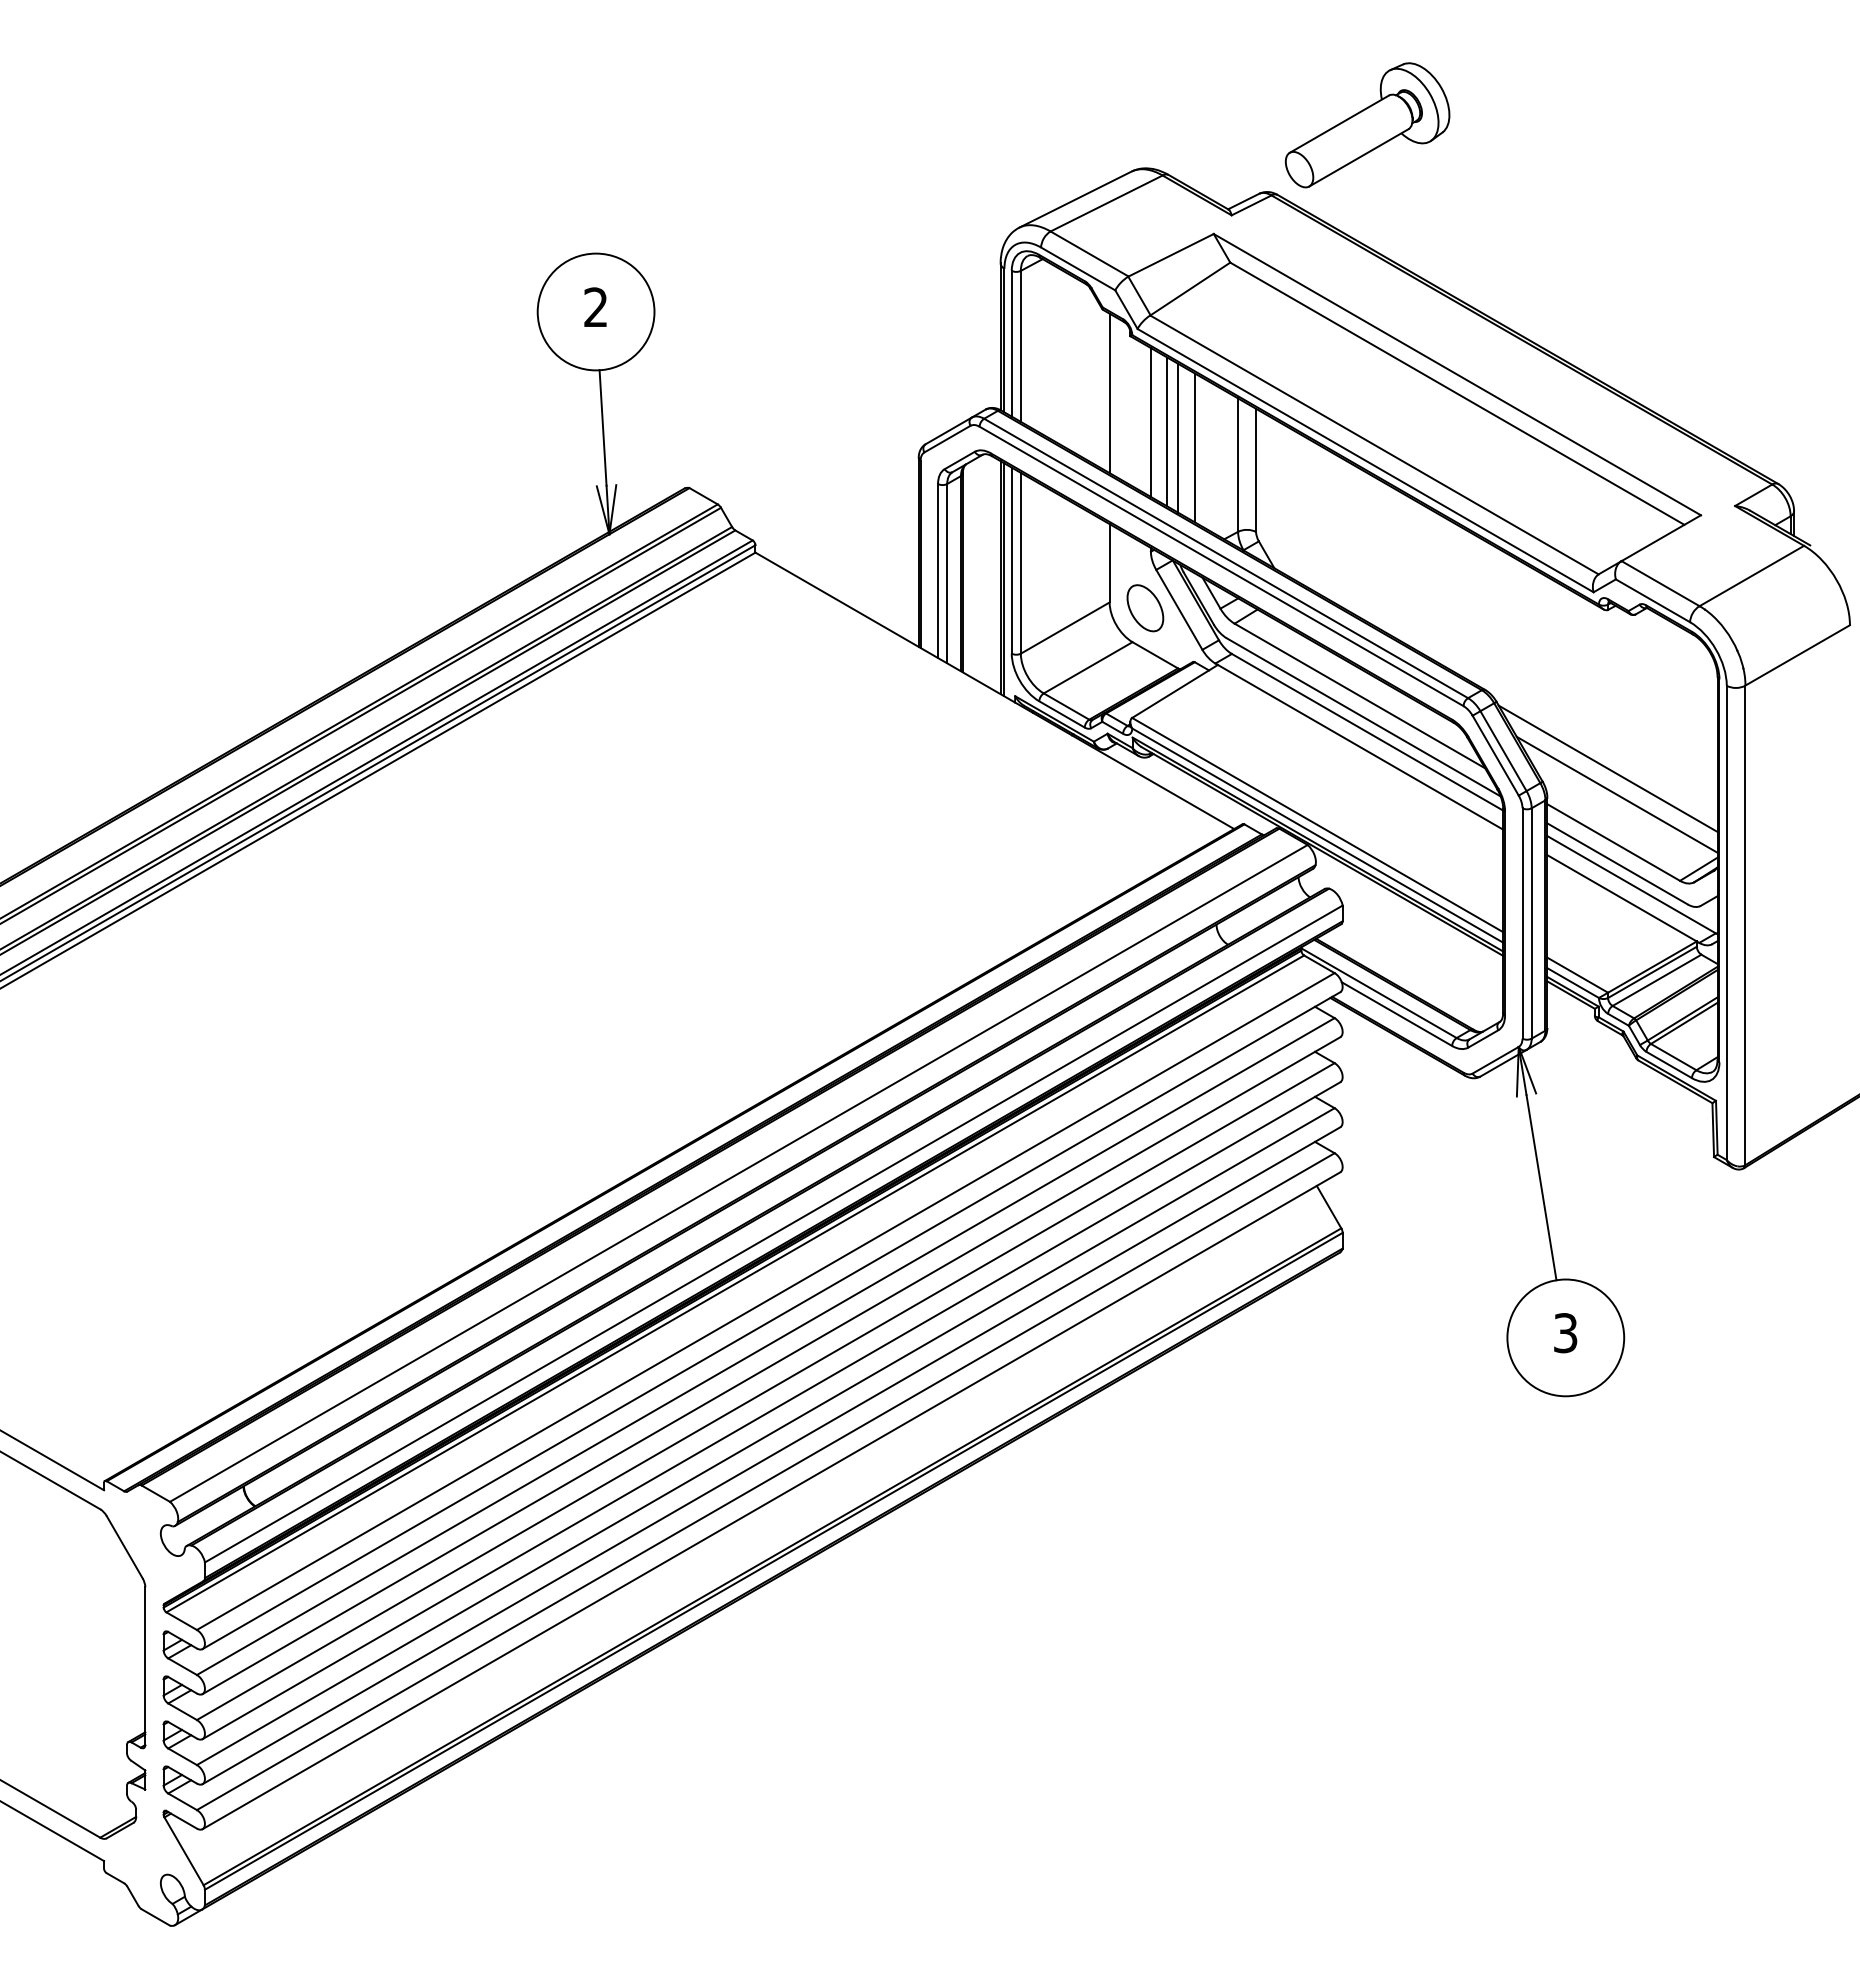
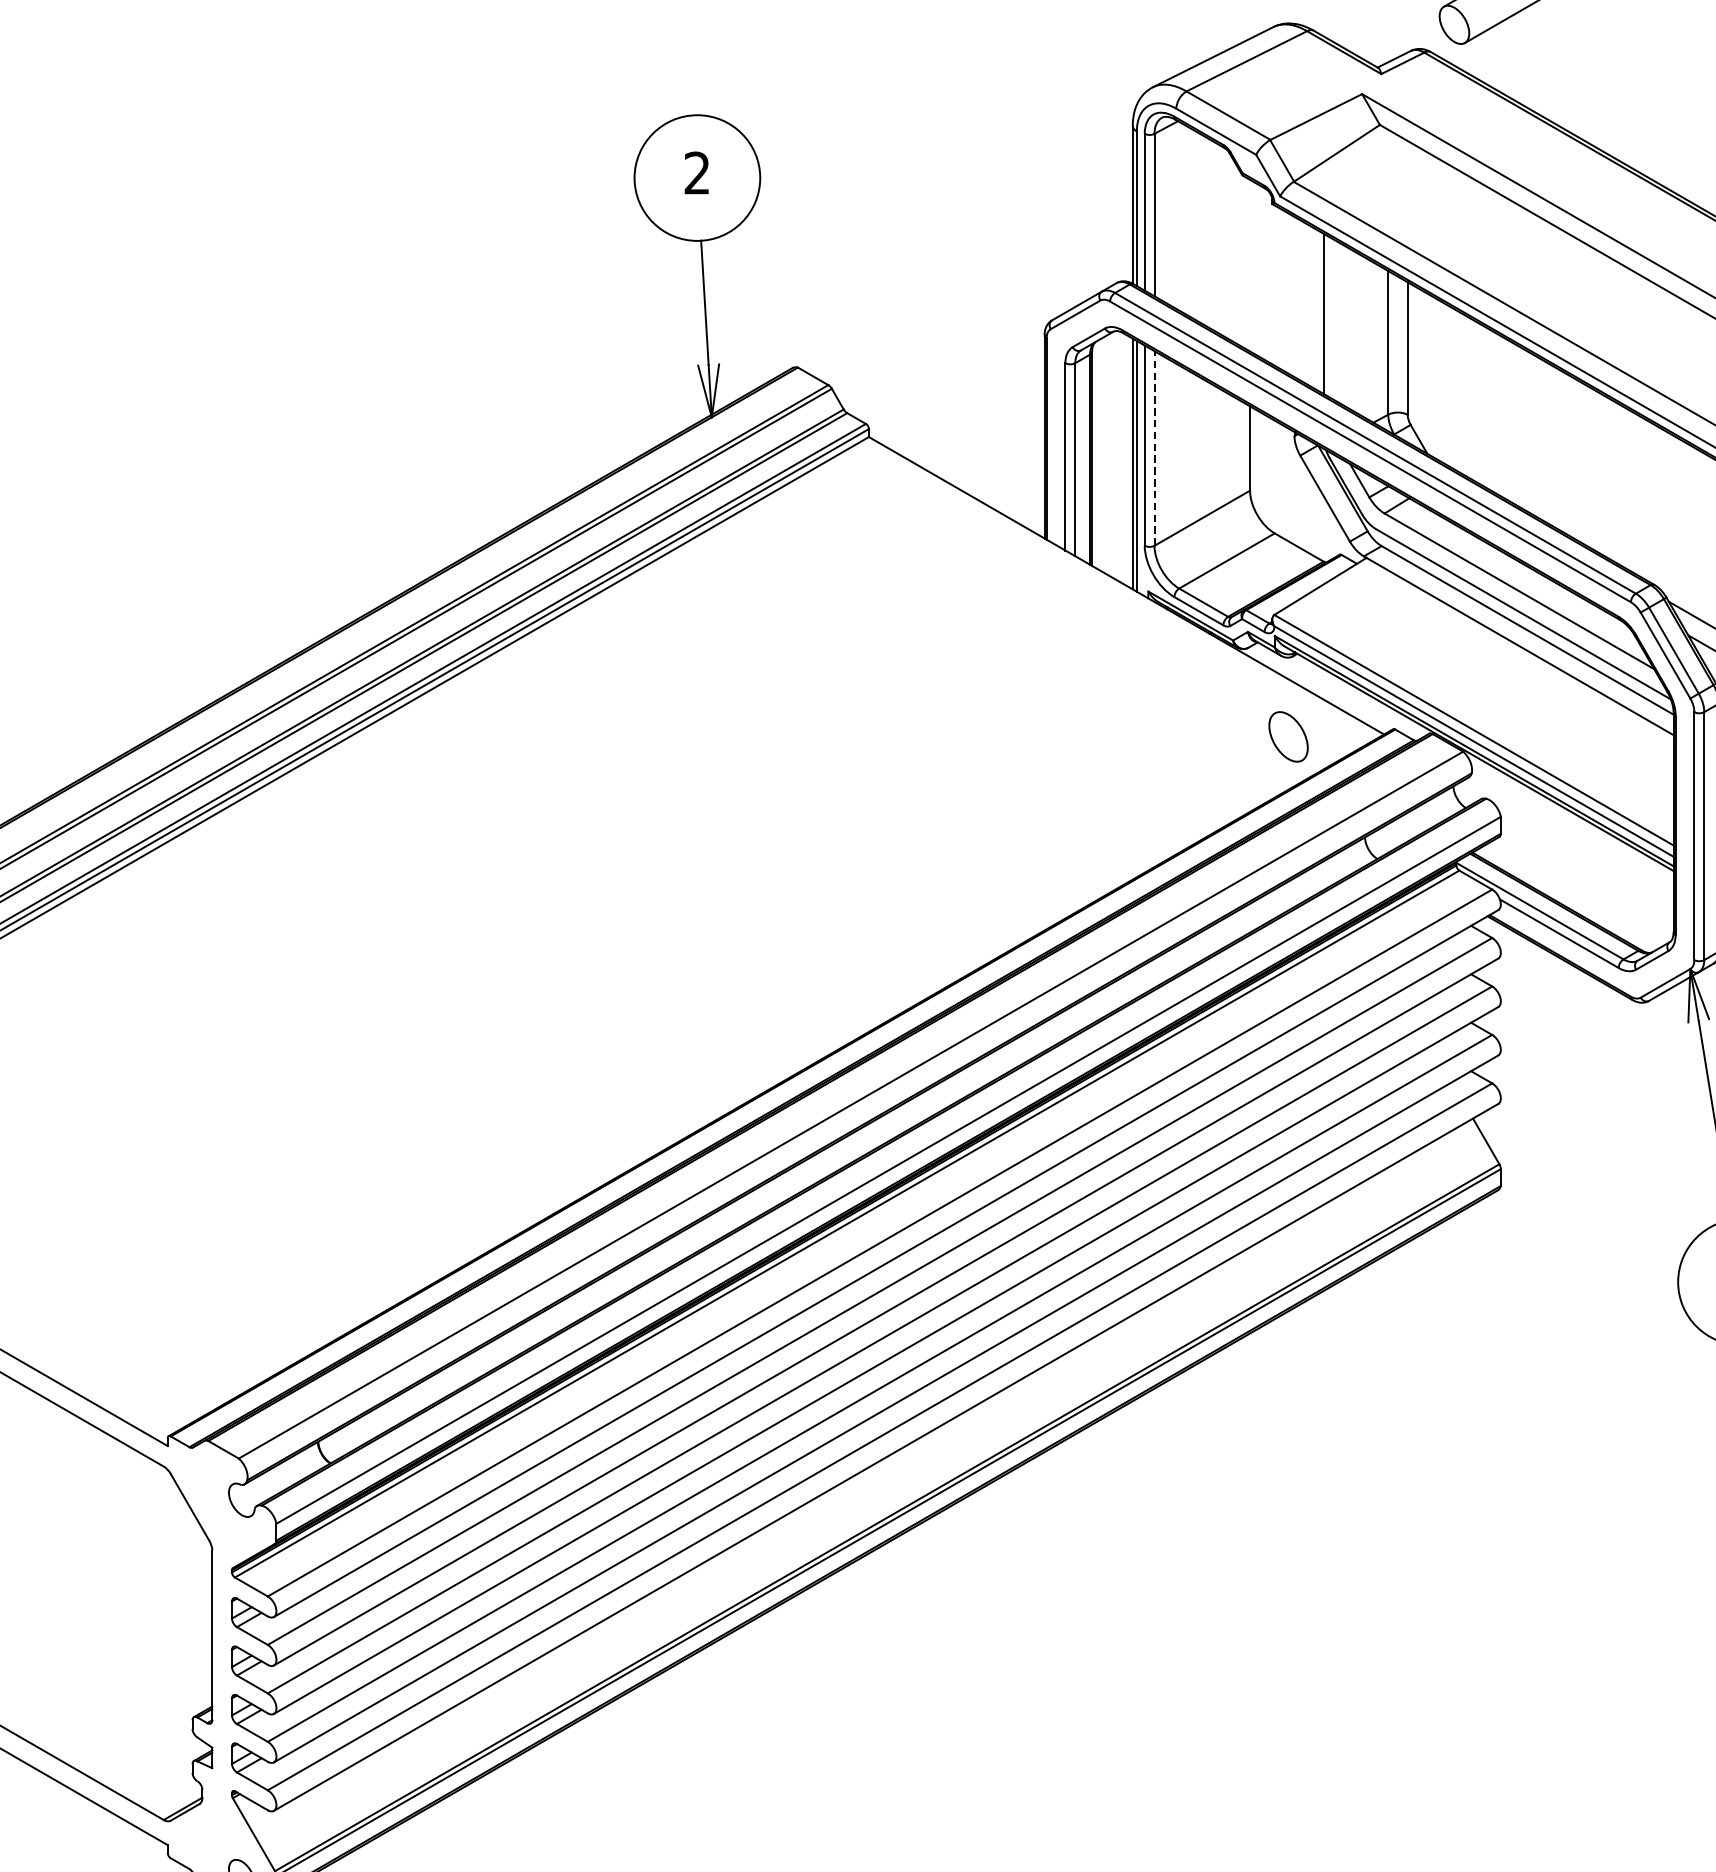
line: (1109, 393) -> (1249, 265), removed
line: (1150, 422) -> (1294, 296), removed
line: (1167, 431) -> (1312, 306), removed
line: (1195, 447) -> (1342, 323), removed
line: (1020, 562) -> (1154, 447), solid -> dashed
part: (1145, 608) -> (1288, 737), moved

